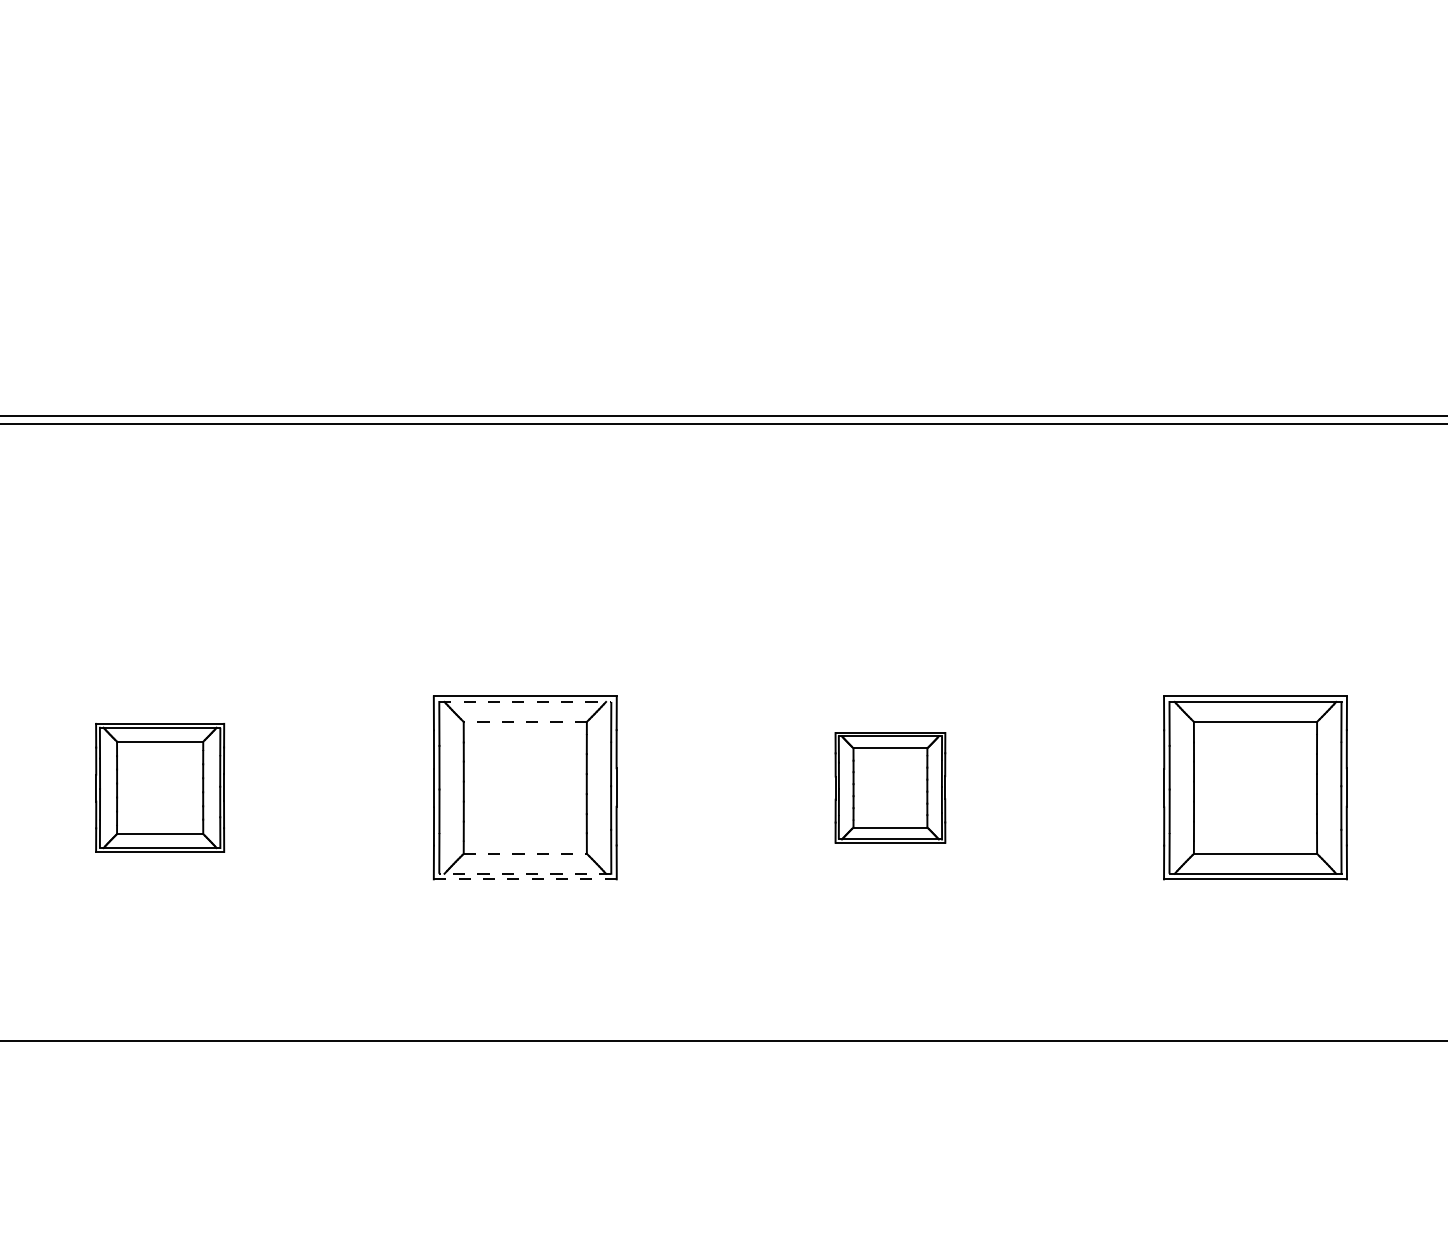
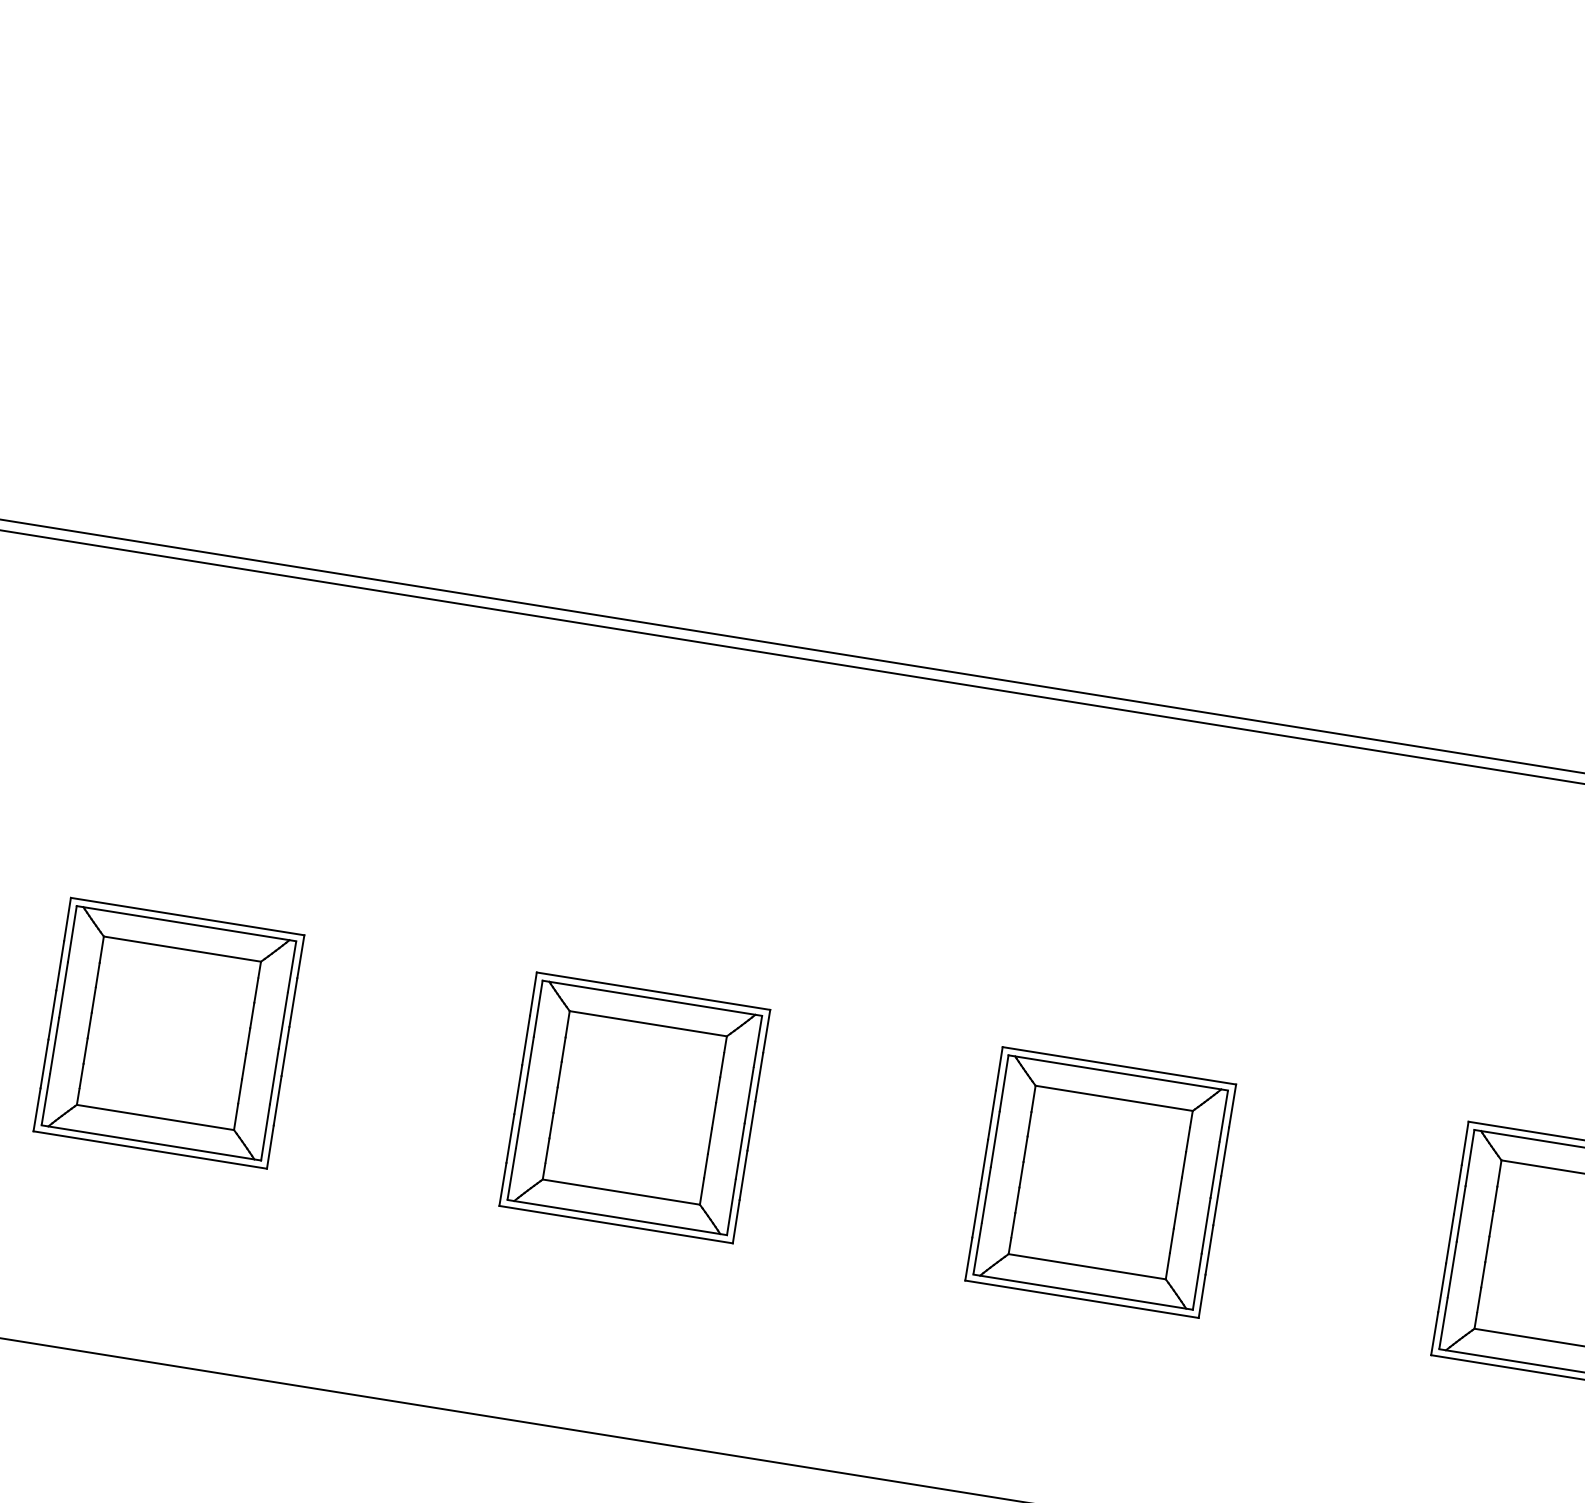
line: (525, 701) -> (652, 997), dashed -> solid
line: (525, 721) -> (648, 1023), dashed -> solid
part: (159, 787) -> (168, 1032), size x1.43
part: (890, 787) -> (1100, 1182), size x1.67
line: (525, 853) -> (621, 1191), dashed -> solid
line: (524, 873) -> (616, 1217), dashed -> solid
line: (524, 879) -> (615, 1224), dashed -> solid

